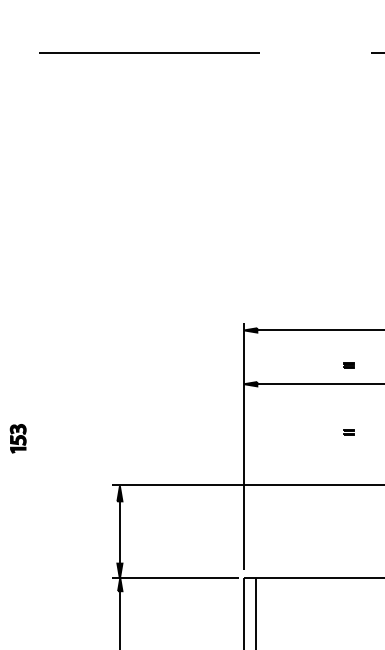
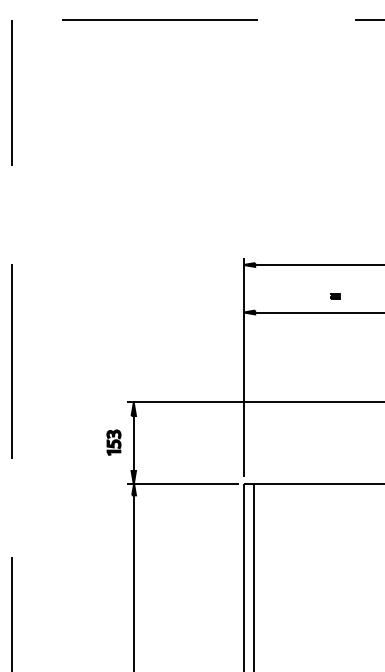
part: (348, 432) -> (335, 355), removed
part: (17, 438) -> (113, 442), moved

